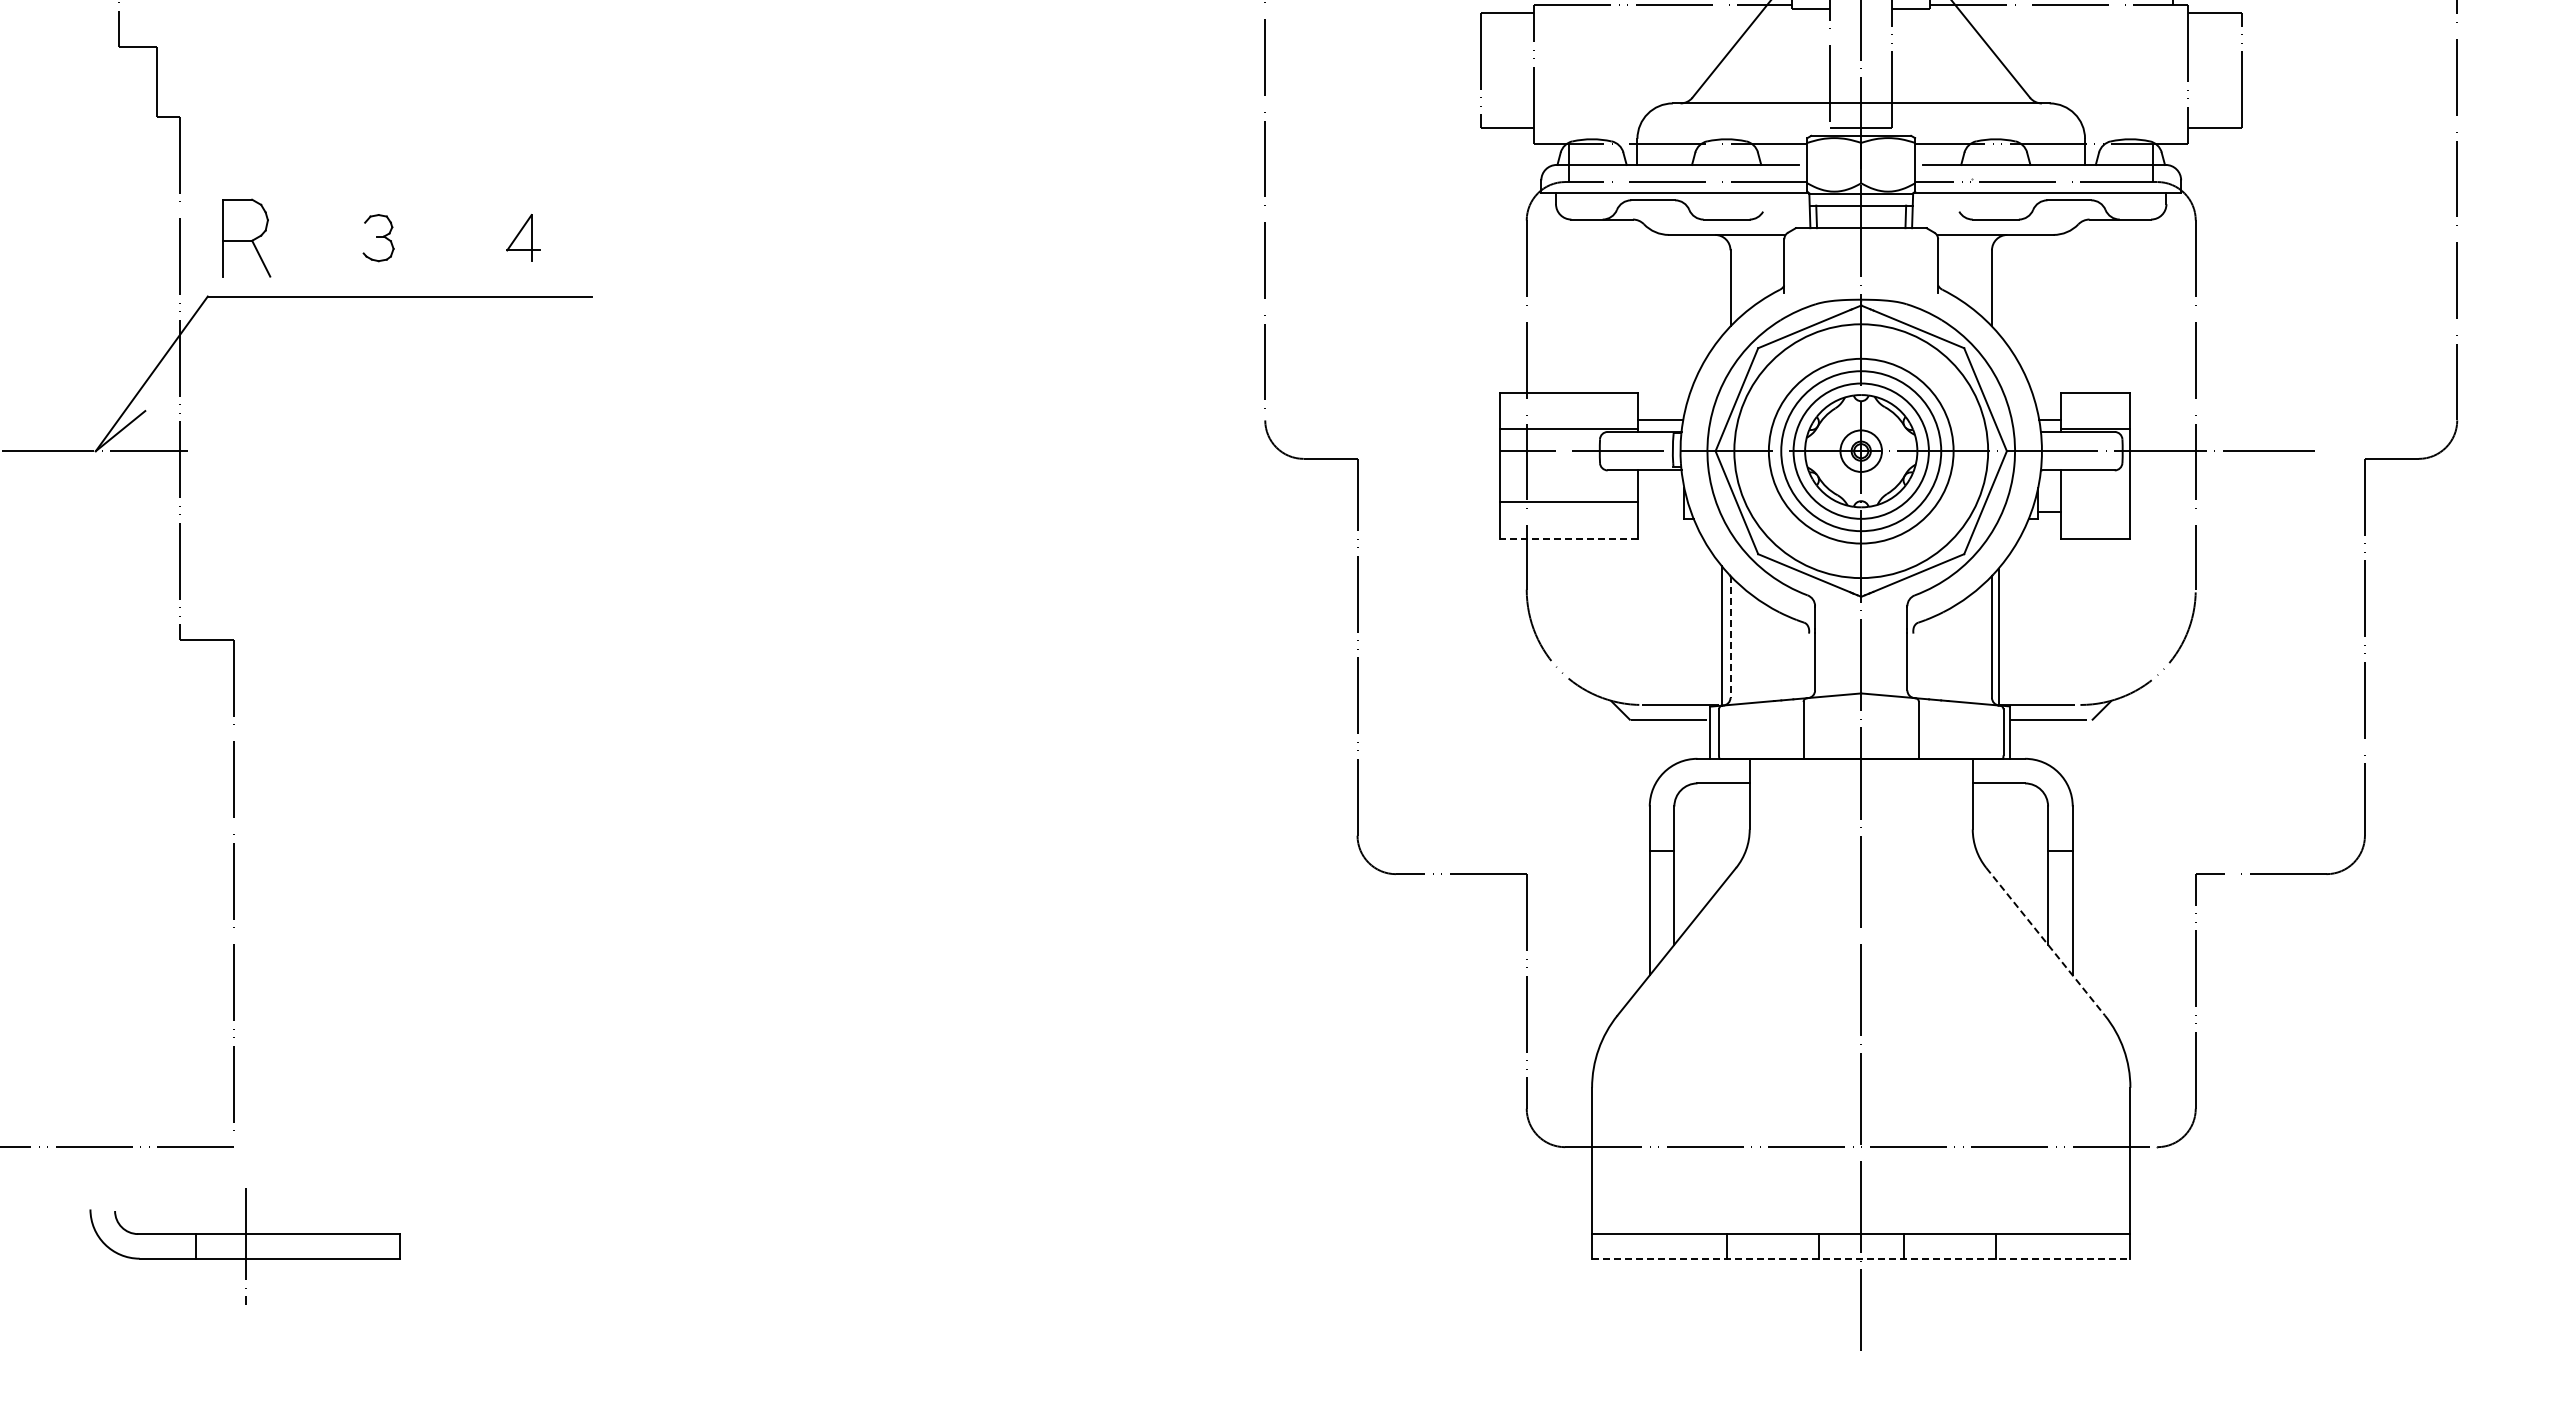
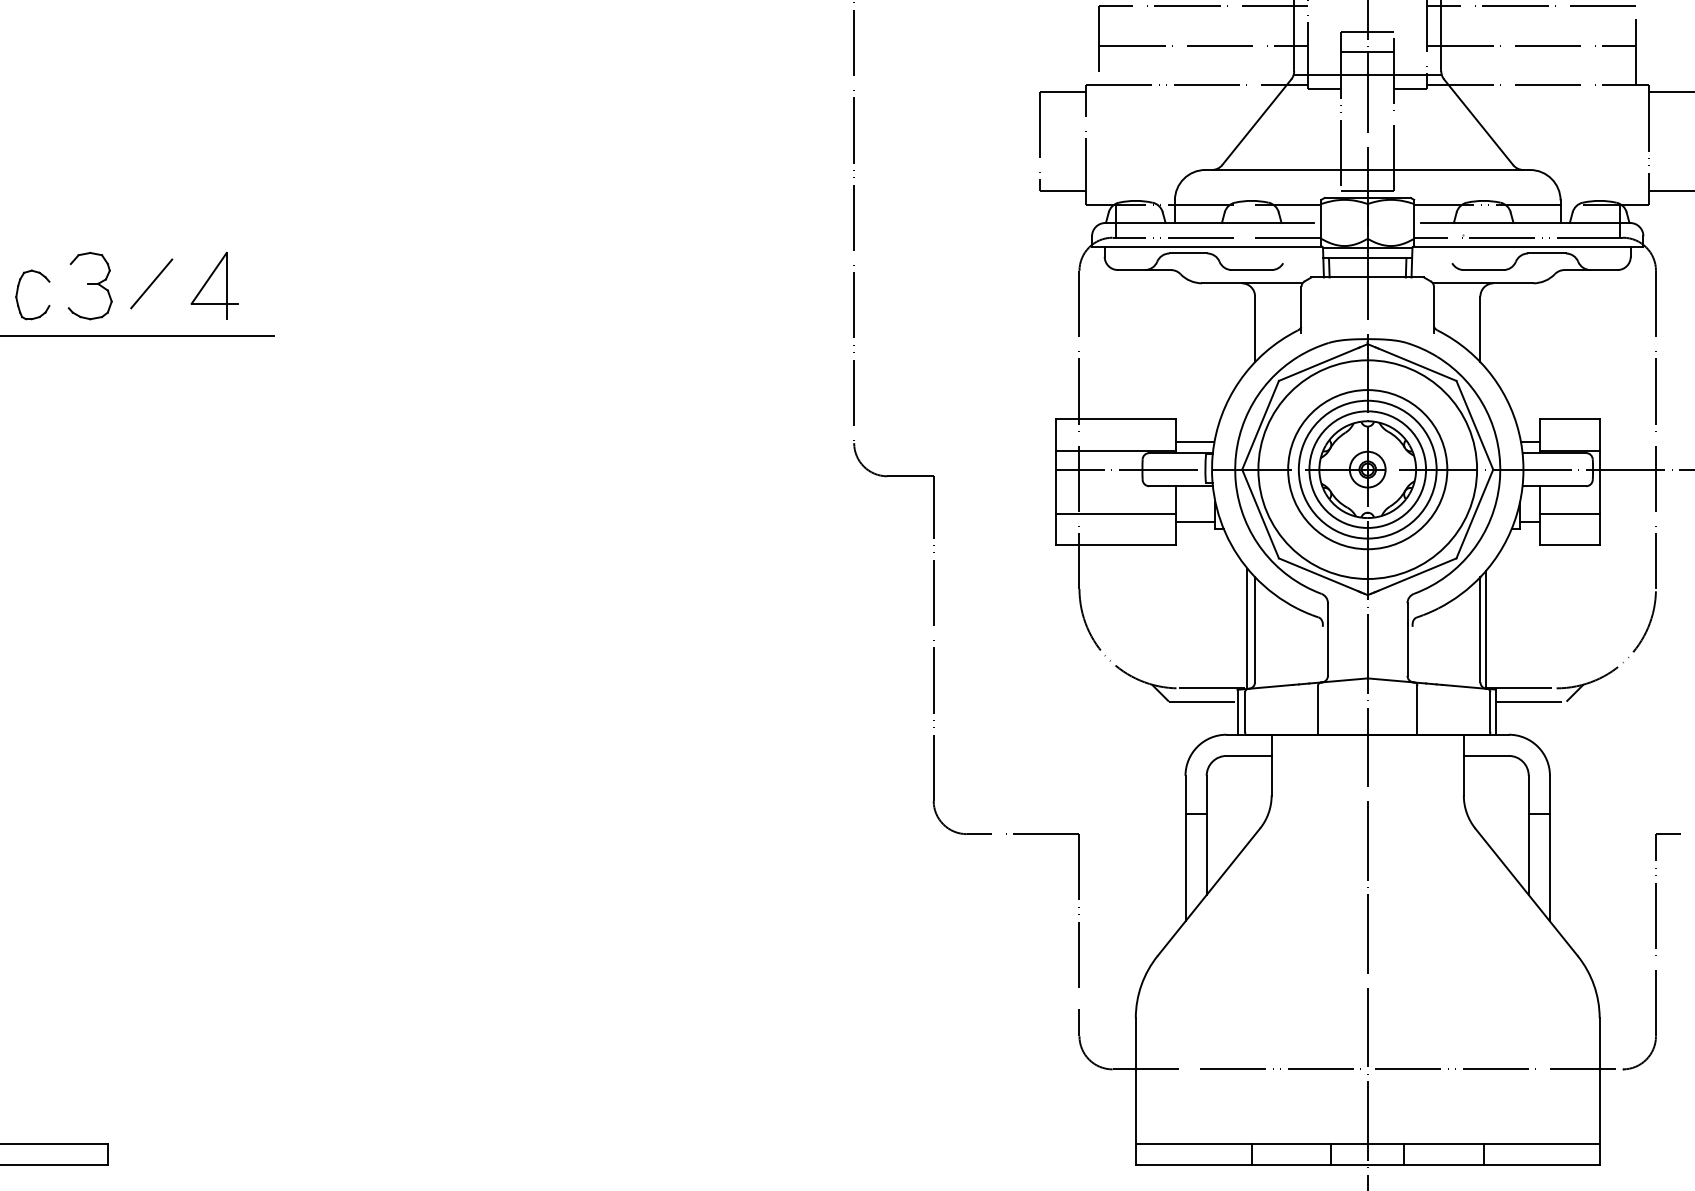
line: (449, 235) -> (151, 283), added
part: (378, 237) -> (90, 285), size x1.67
part: (523, 237) -> (215, 285), size x1.67
part: (295, 243) -> (18, 290), added
line: (2095, 502) -> (1569, 513), added
line: (1661, 511) -> (1195, 521), added
line: (1568, 538) -> (1115, 544), dashed -> solid
line: (1730, 637) -> (1255, 630), dashed -> solid
line: (2045, 941) -> (1526, 892), dashed -> solid
line: (1861, 1258) -> (1367, 1165), dashed -> solid

